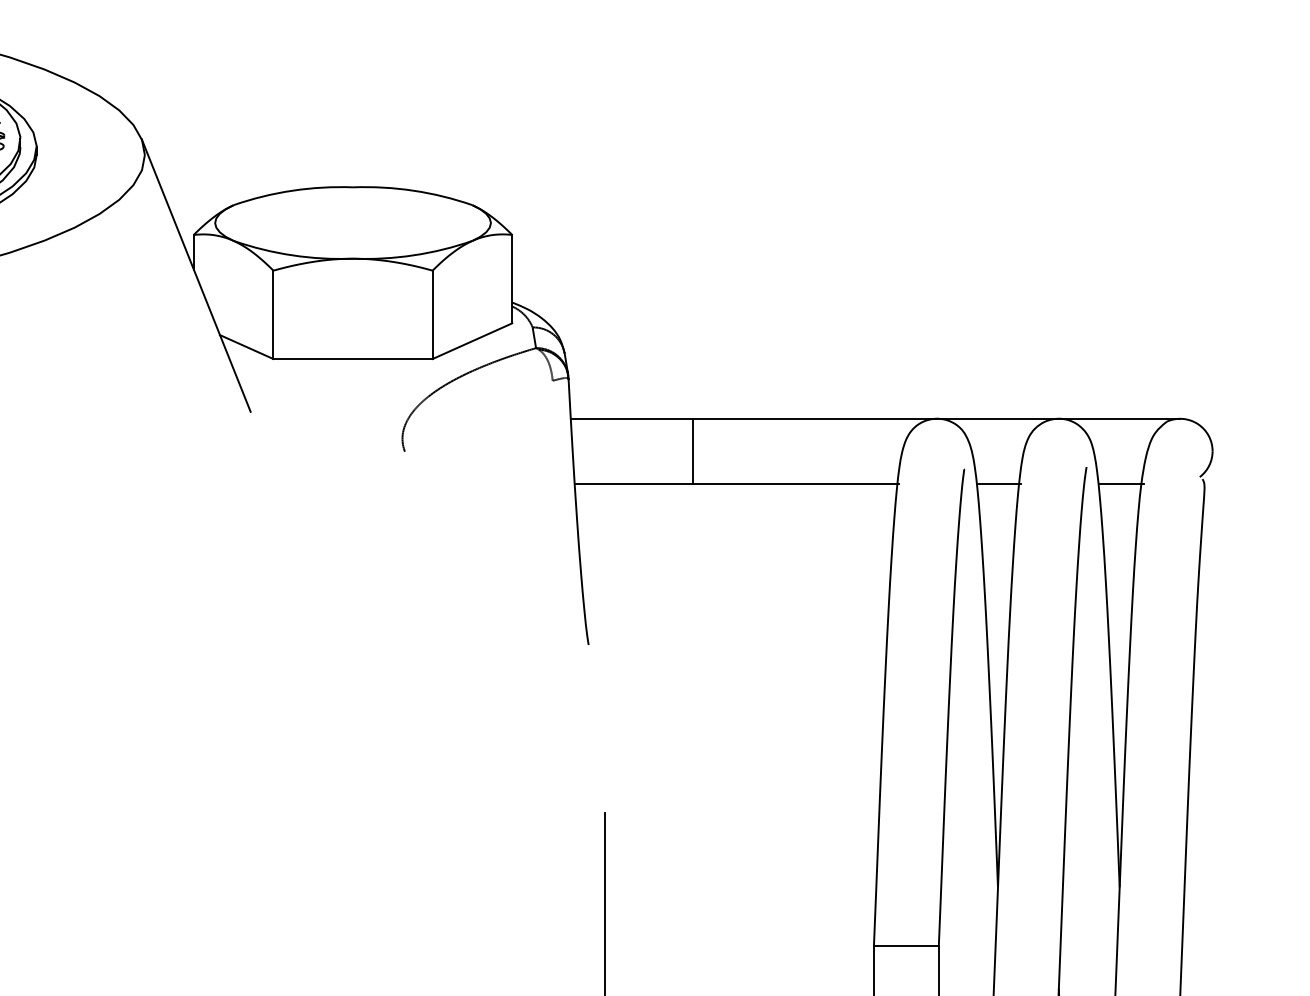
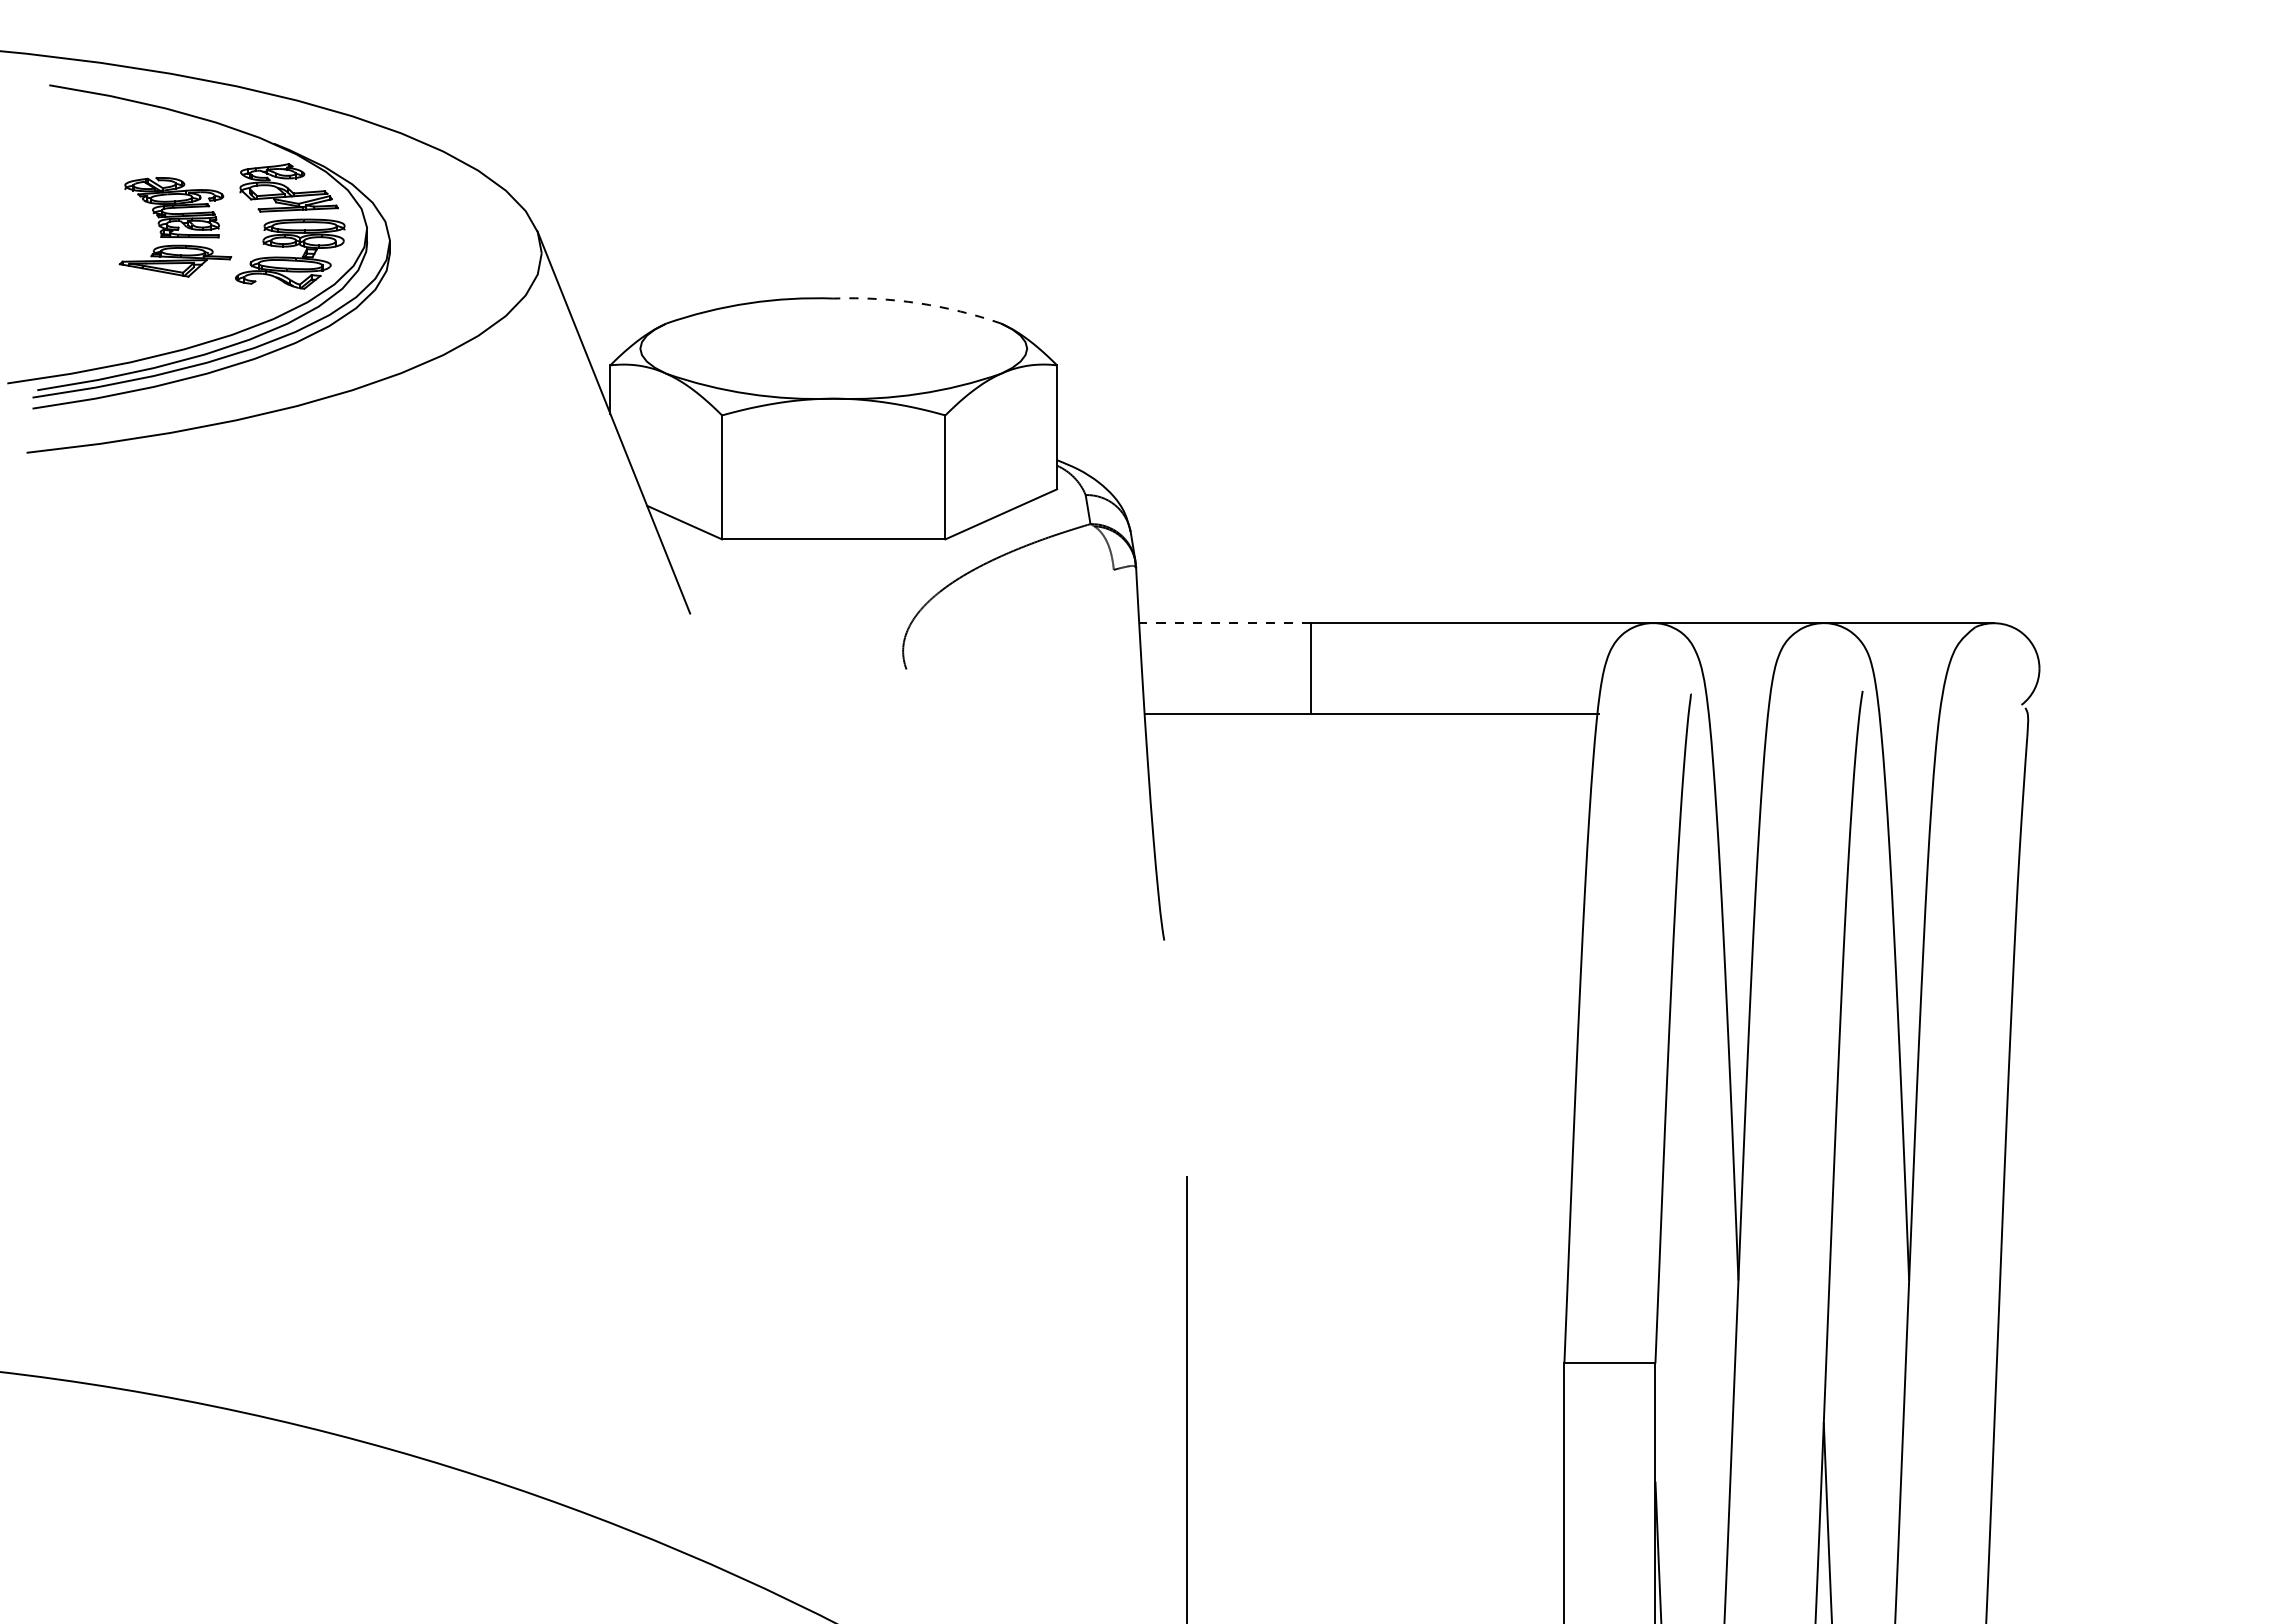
arc: (413, 190) -> (918, 303), solid -> dashed
line: (632, 418) -> (1225, 623), solid -> dashed
line: (998, 483) -> (1739, 714), removed
line: (1121, 483) -> (1911, 714), removed

